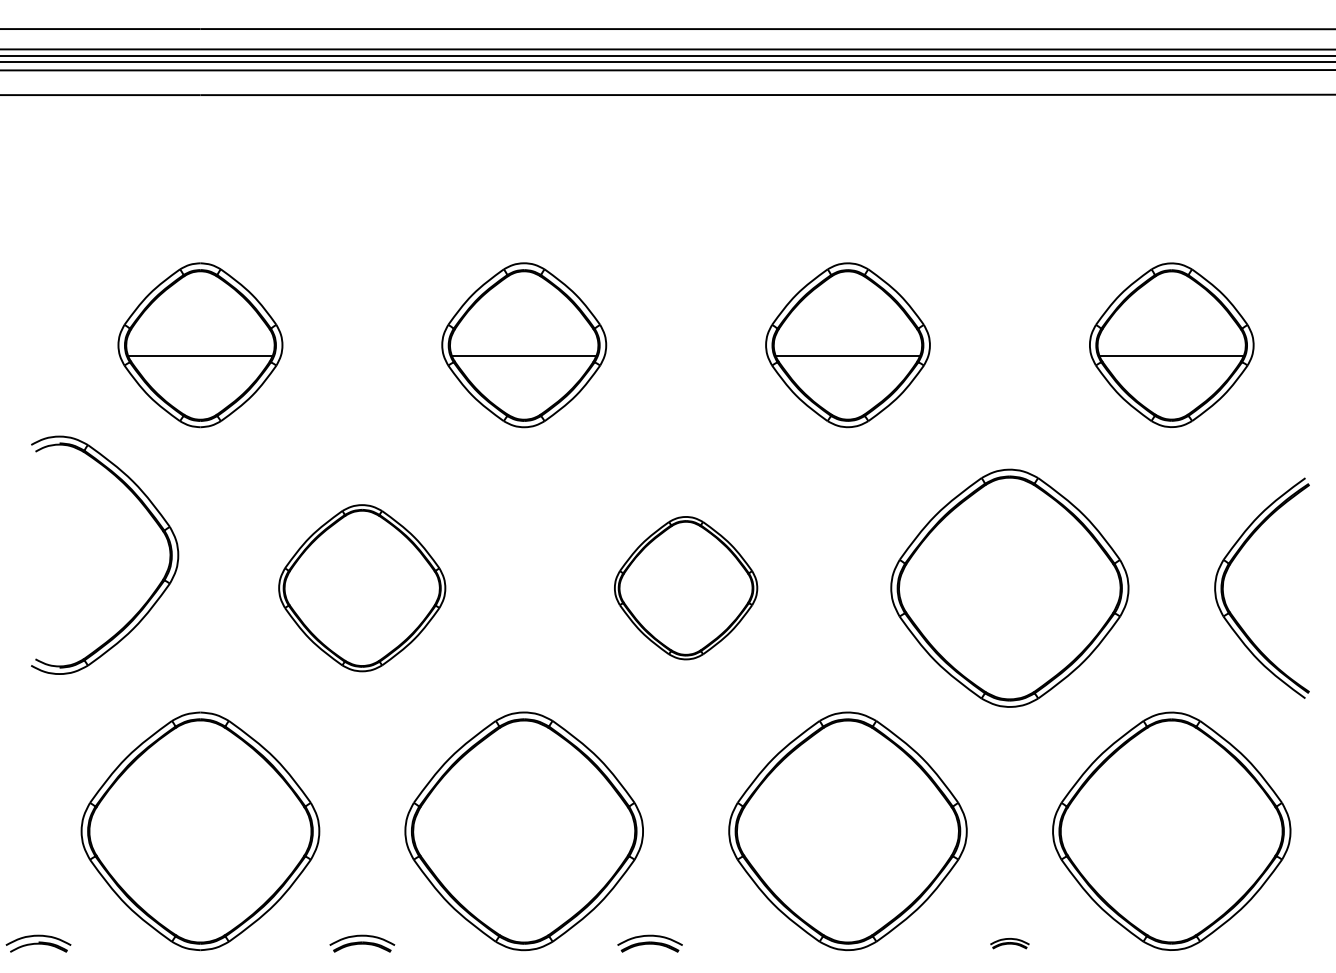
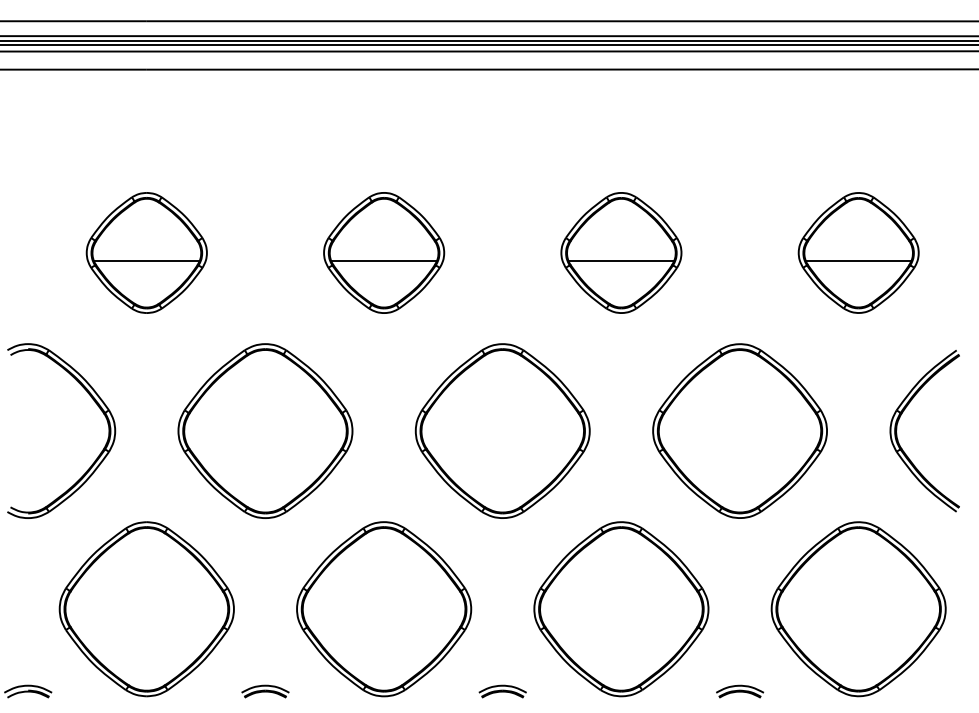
part: (151, 517) -> (95, 403), moved
part: (361, 587) -> (264, 430), size x1.43
part: (685, 587) -> (502, 430), size x1.67
part: (649, 943) -> (502, 691), moved
part: (1009, 943) -> (739, 691), size x1.67

